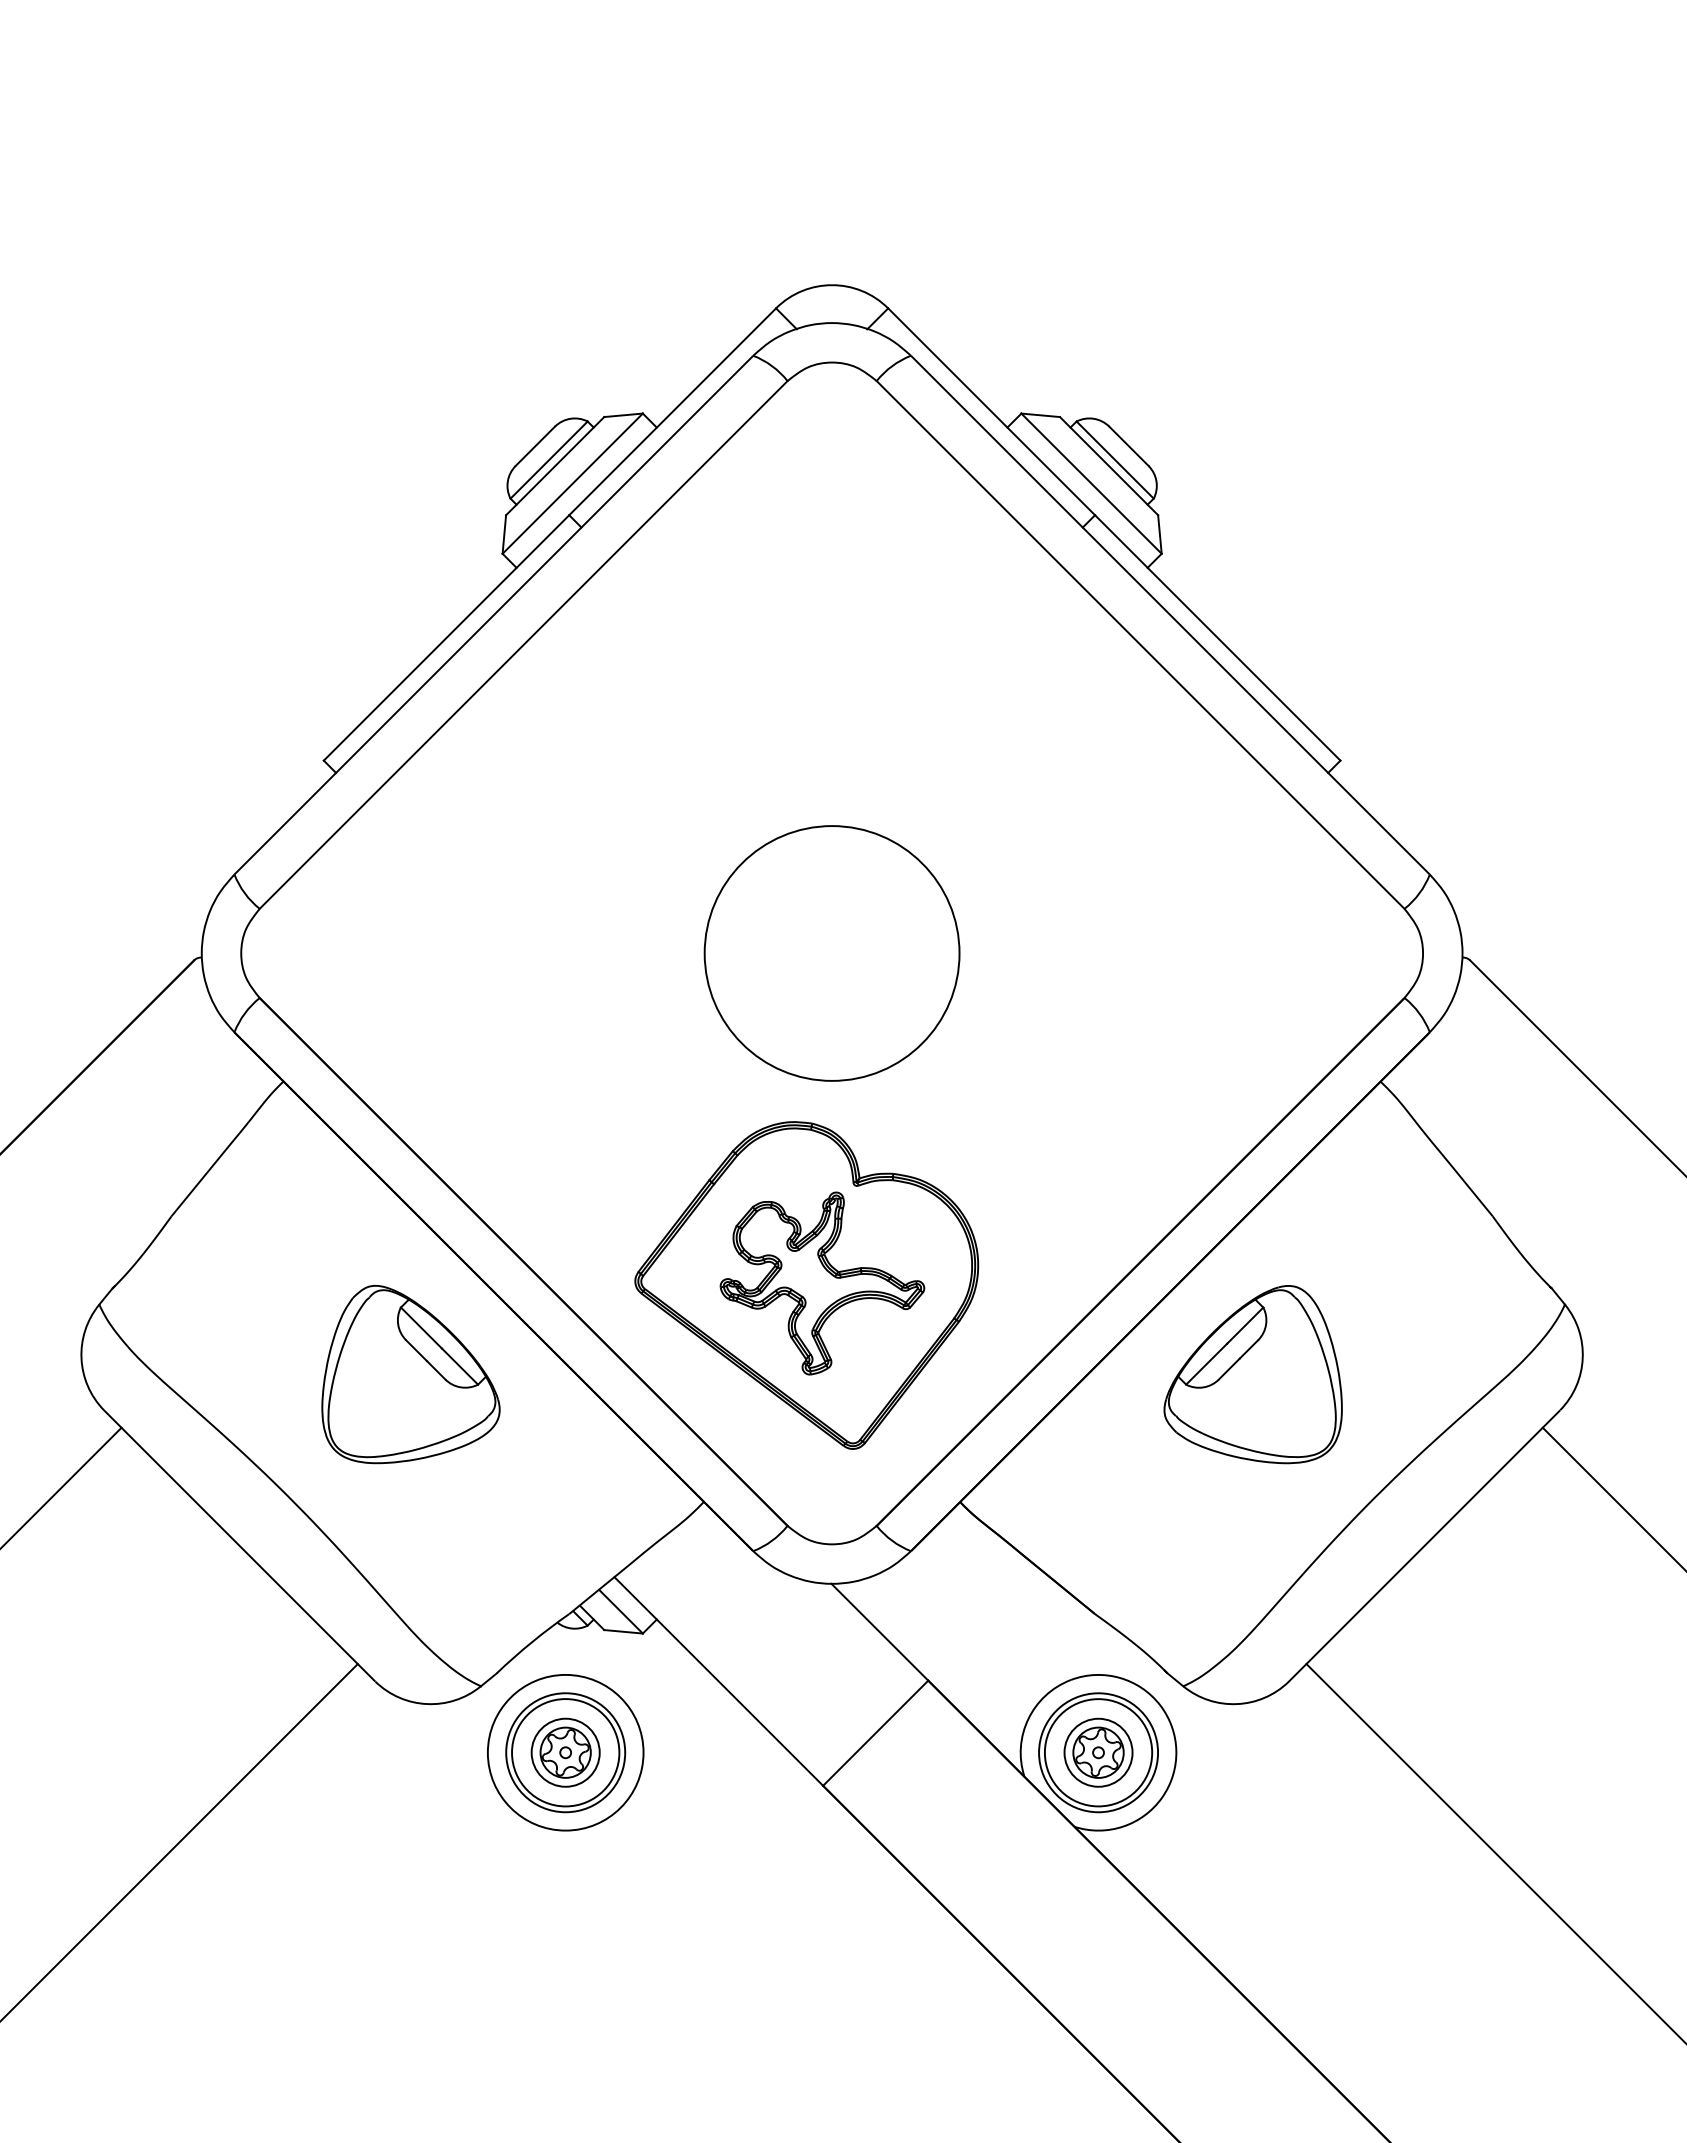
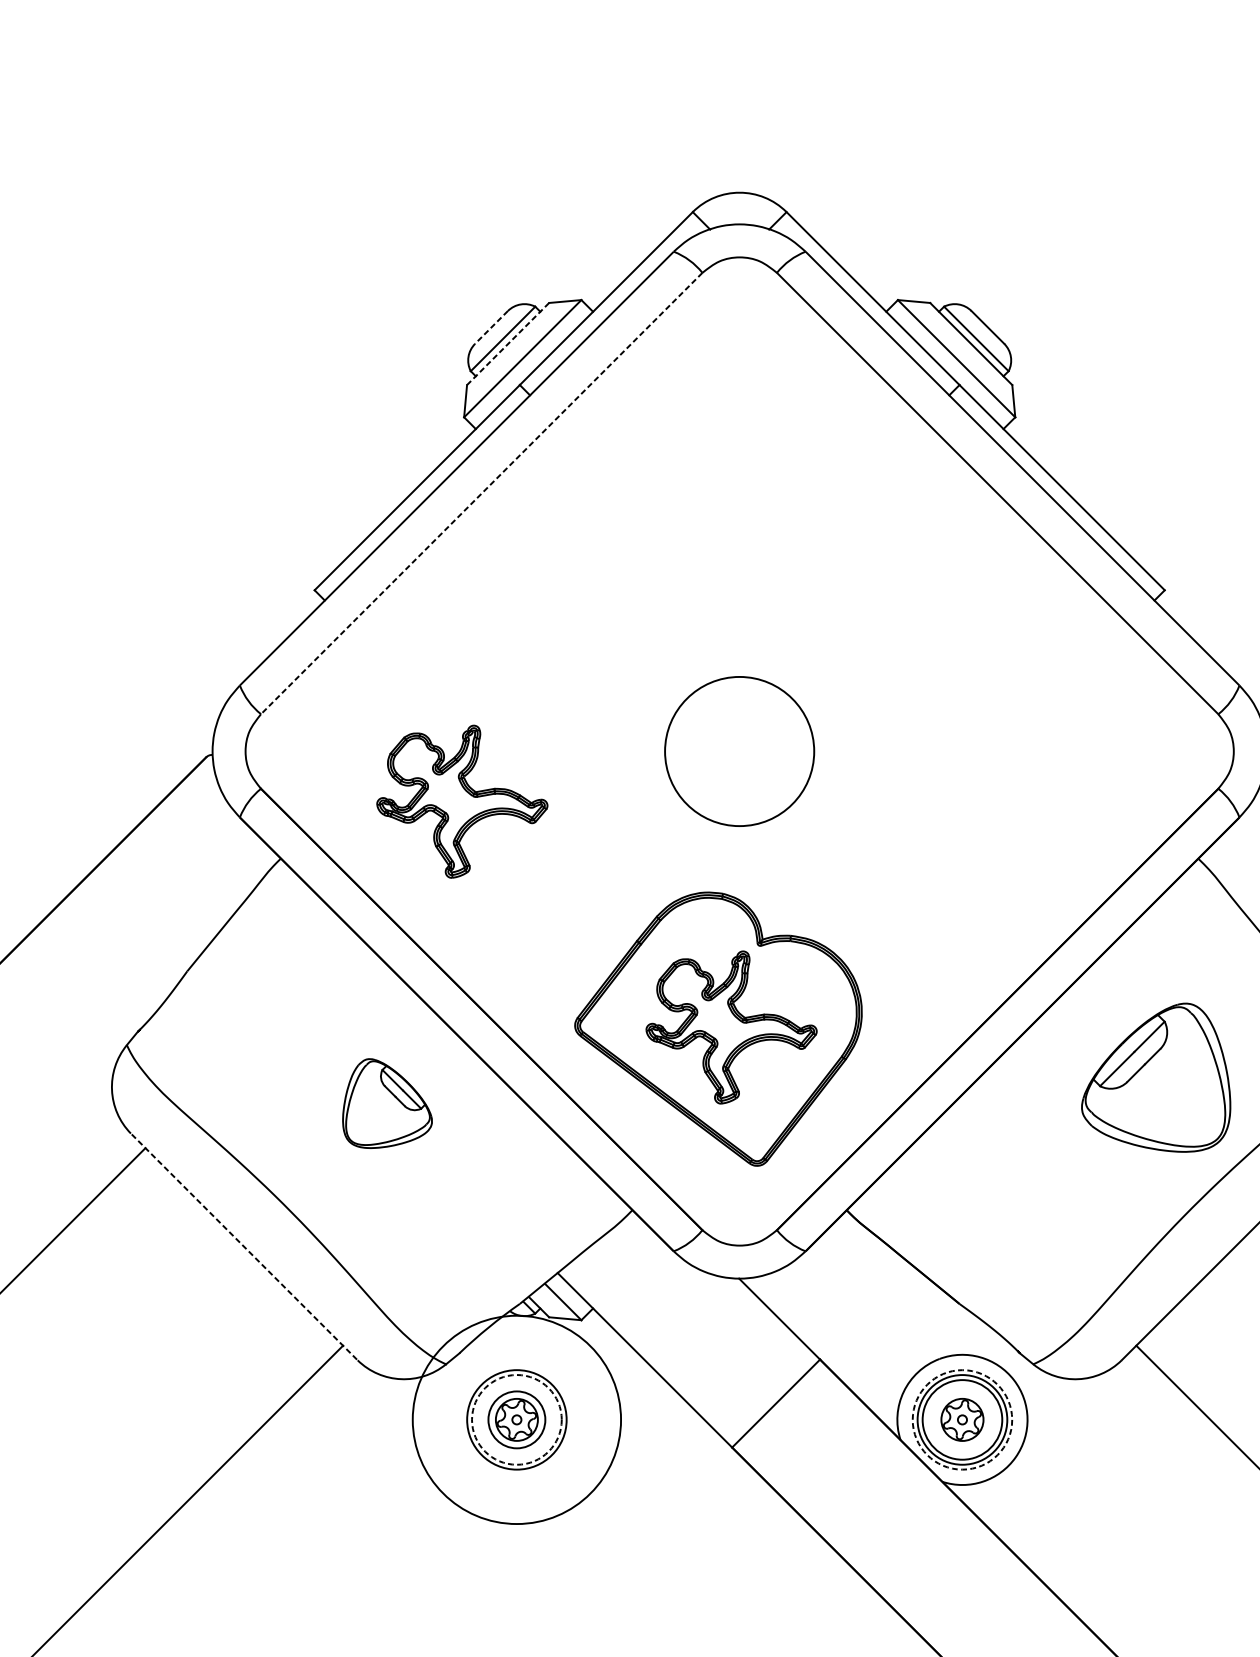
line: (535, 446) -> (491, 327), solid -> dashed
line: (554, 466) -> (507, 344), solid -> dashed
line: (523, 645) -> (481, 494), solid -> dashed
circle: (831, 953) -> (739, 751), size x0.7
part: (500, 1013) -> (462, 801), added
part: (410, 1374) -> (387, 1103), size x0.6
part: (1252, 1374) -> (1155, 1077), moved
line: (239, 1545) -> (244, 1246), solid -> dashed
circle: (565, 1752) -> (516, 1419), size x1.6
circle: (565, 1752) -> (516, 1419), solid -> dashed
circle: (1098, 1752) -> (962, 1419), size x1.4
circle: (1098, 1752) -> (962, 1419), solid -> dashed

